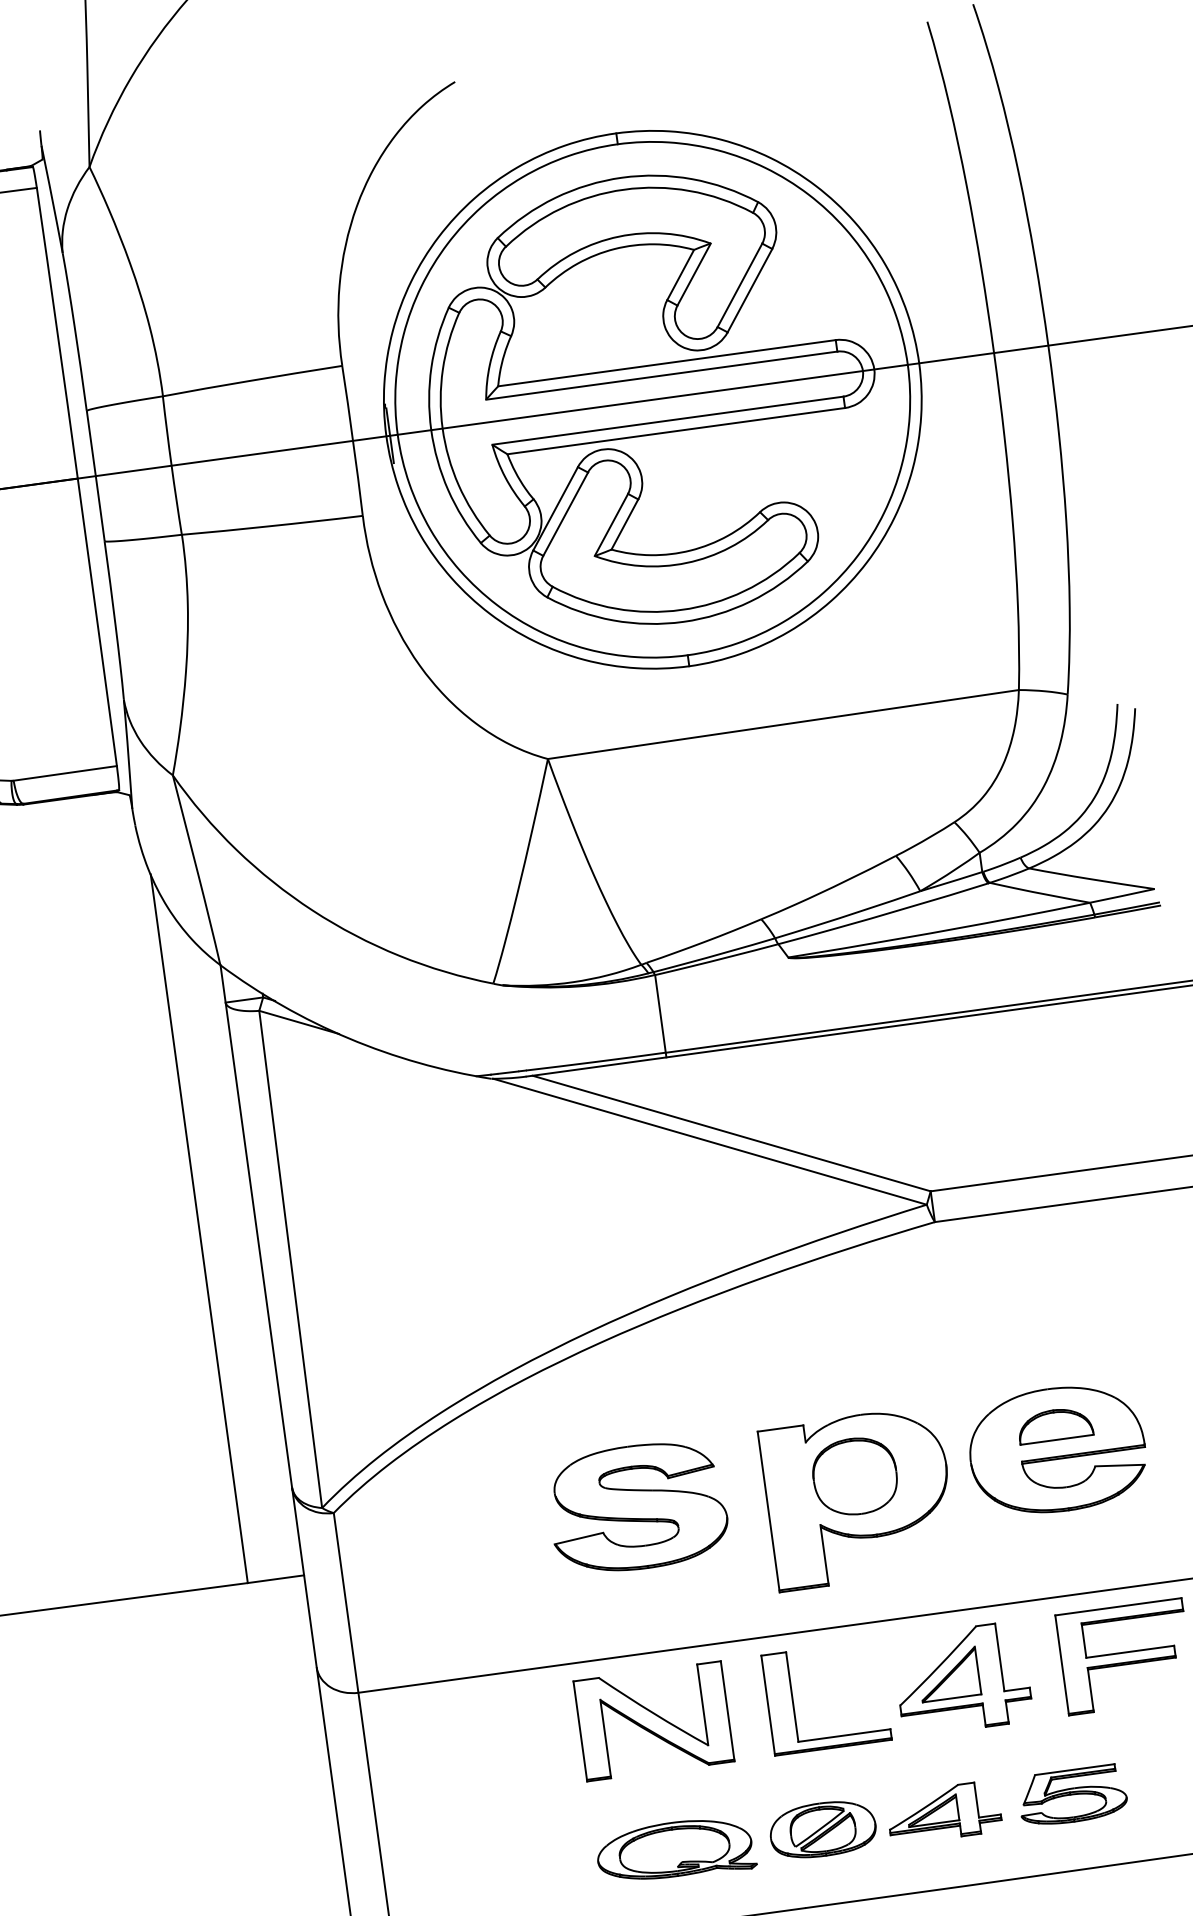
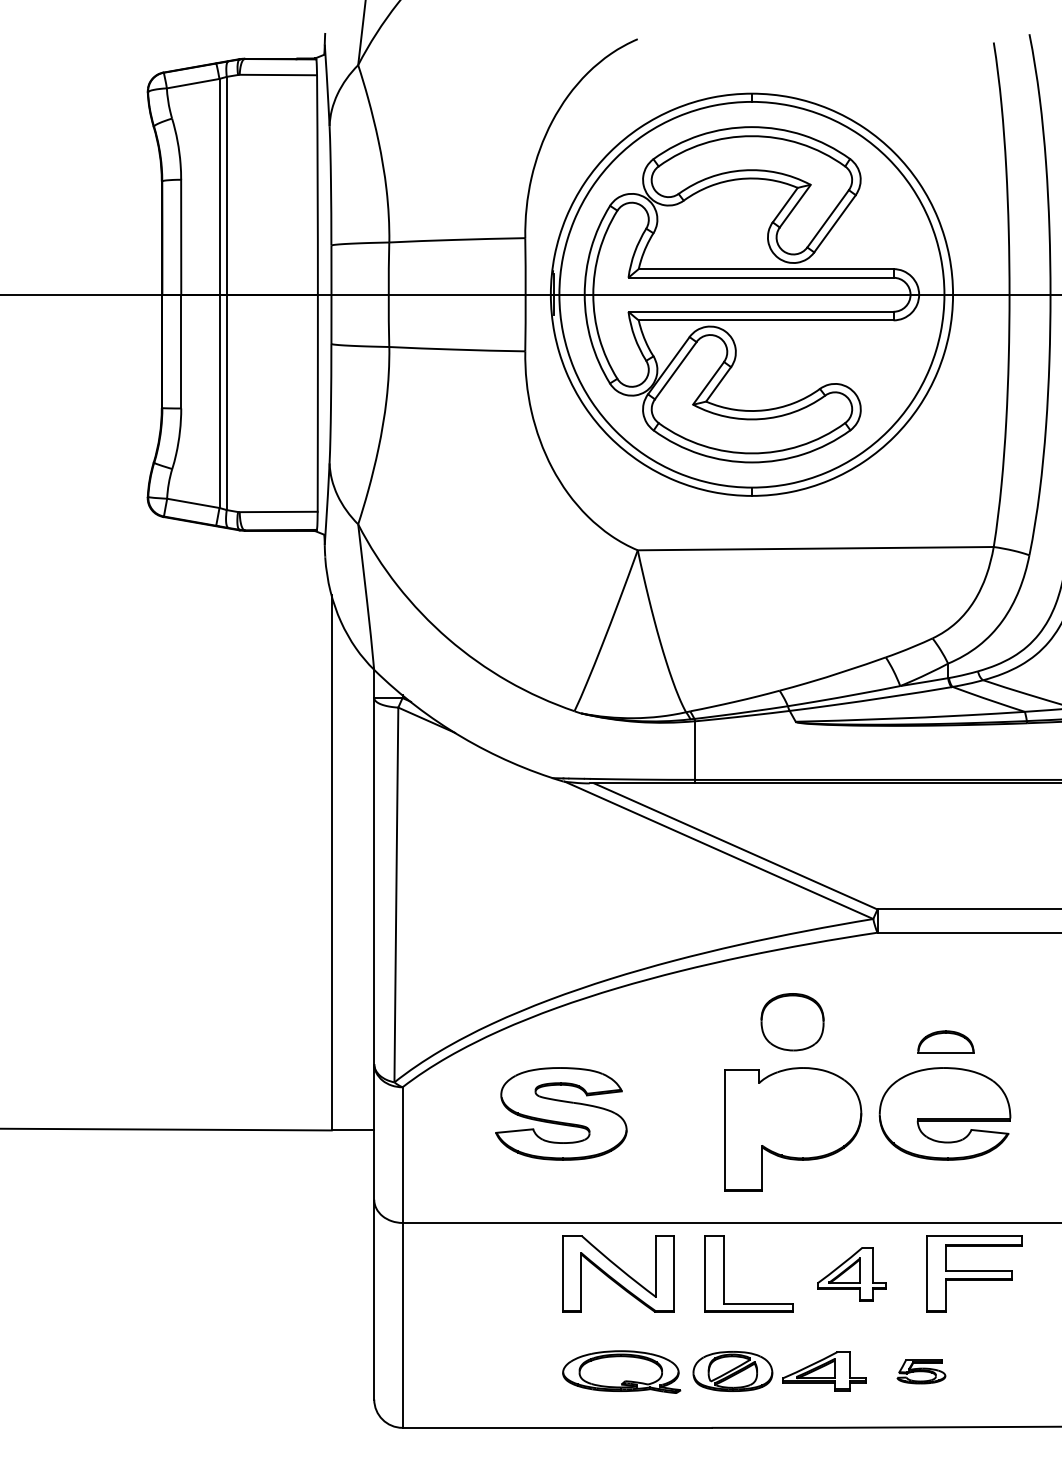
part: (1054, 1424) -> (945, 1041), moved
part: (855, 1477) -> (792, 1022), moved
part: (637, 1506) -> (561, 1113), moved
part: (962, 1678) -> (851, 1273), size x0.7
part: (1072, 1795) -> (921, 1371), size x0.6

